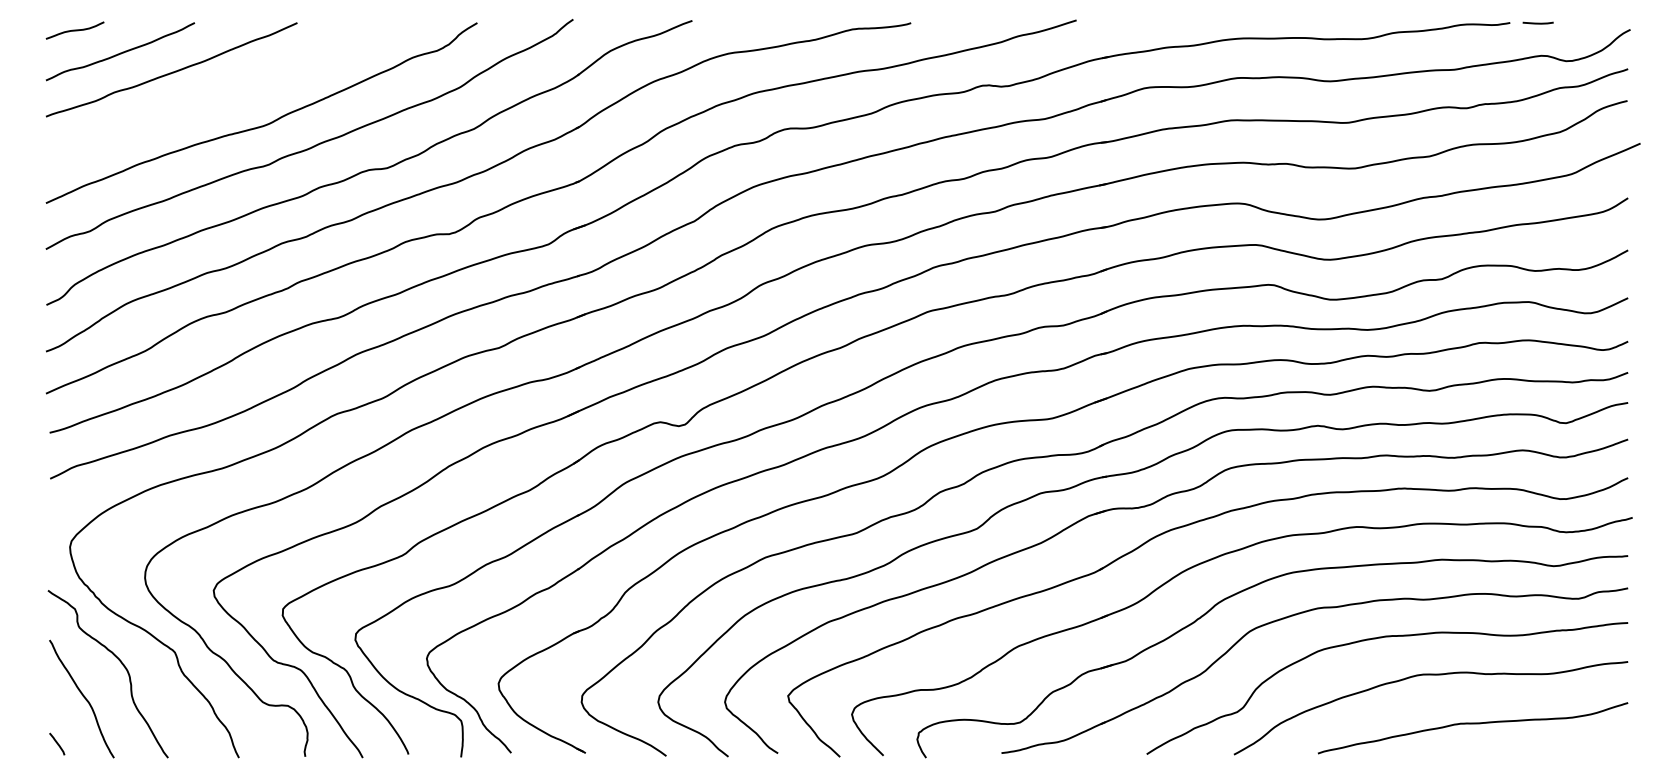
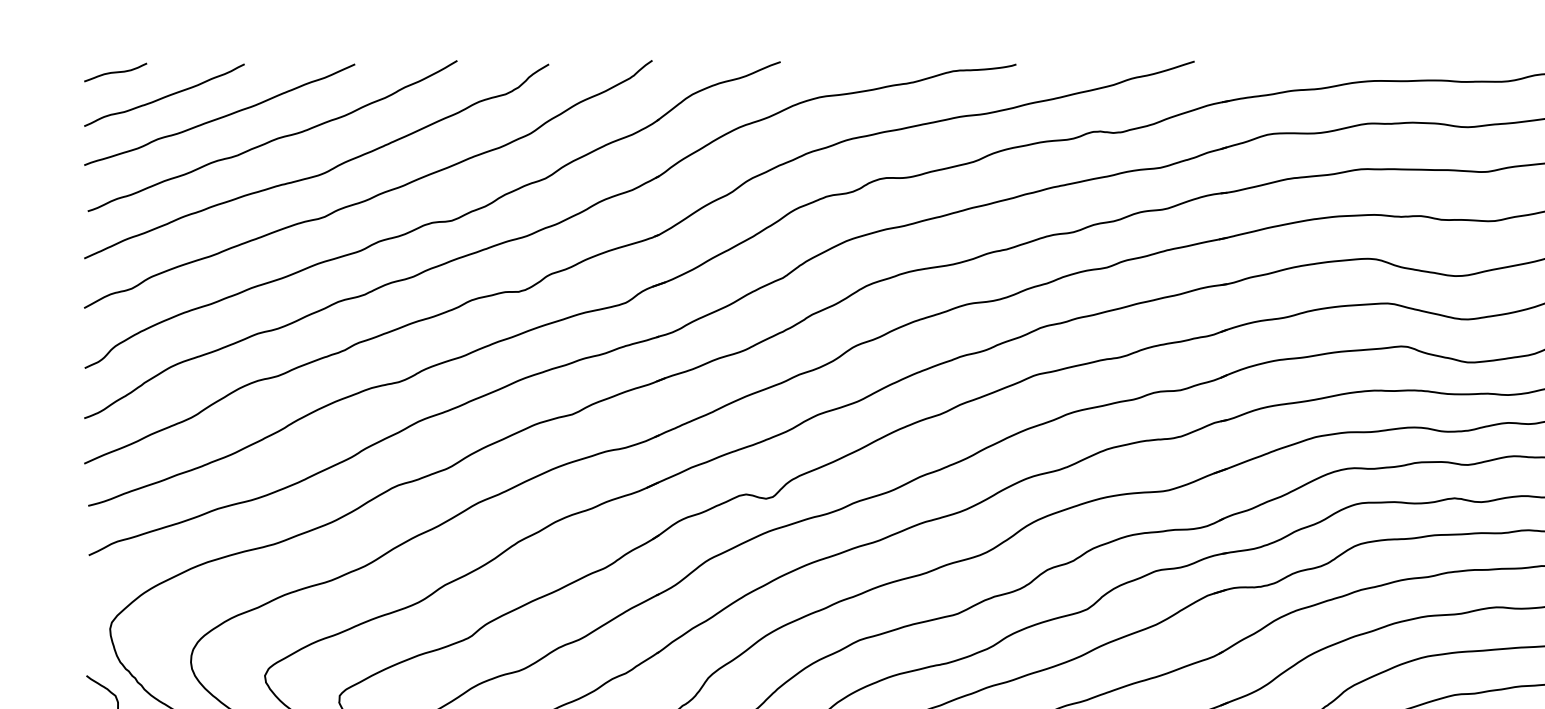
curve: (220, 92) -> (272, 139), added

